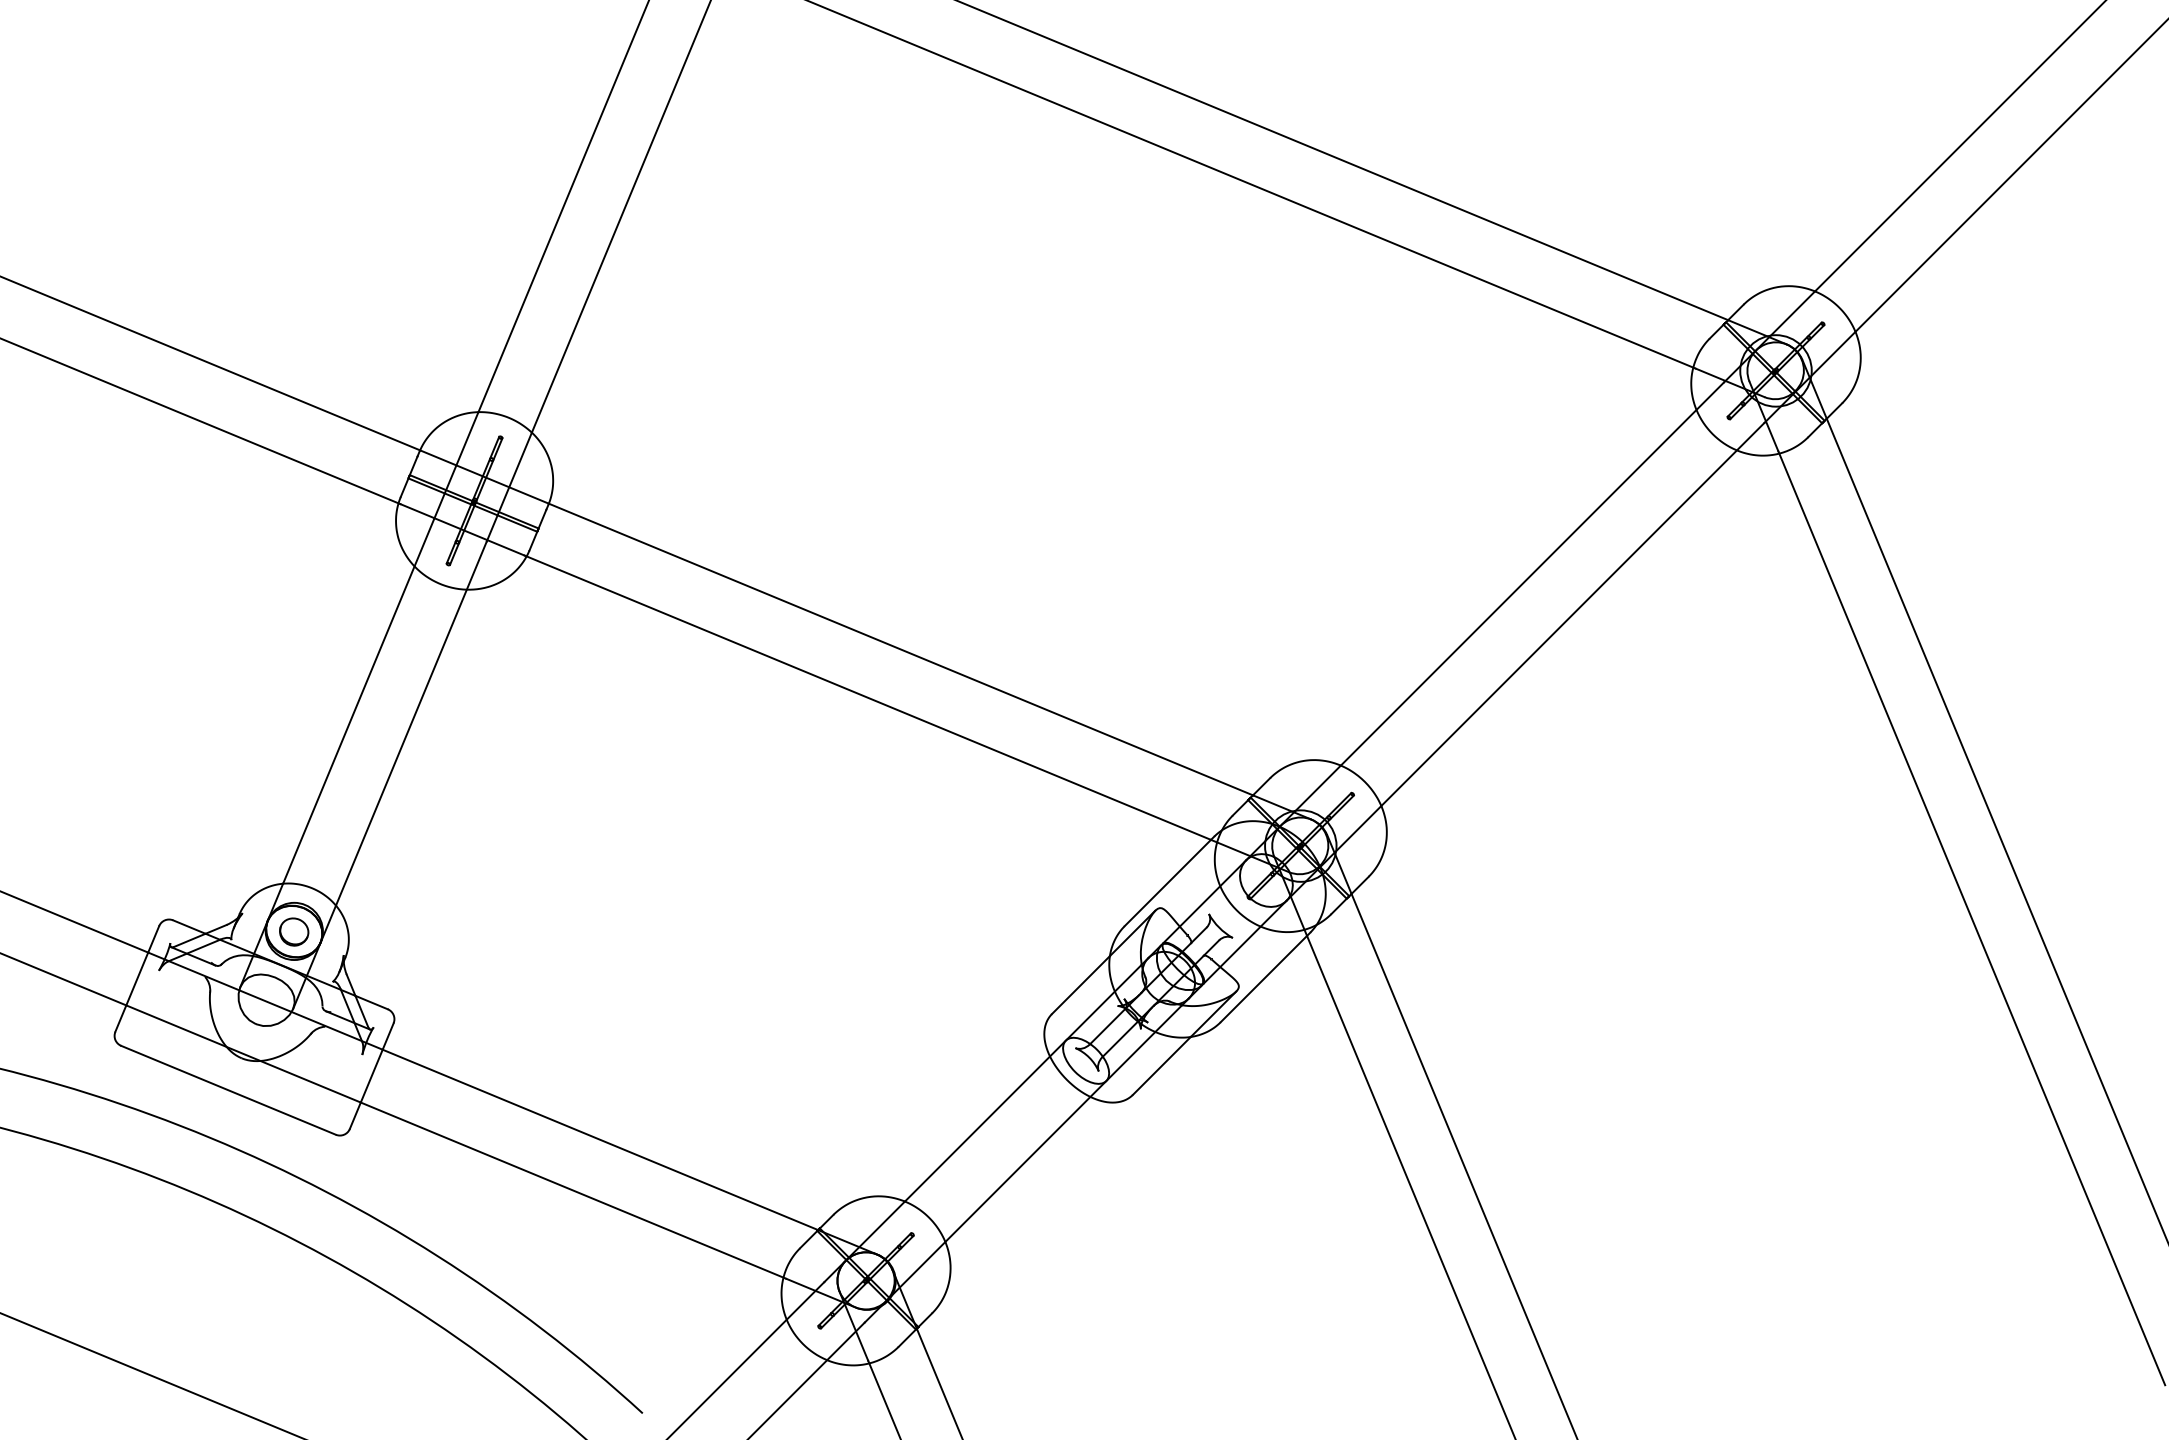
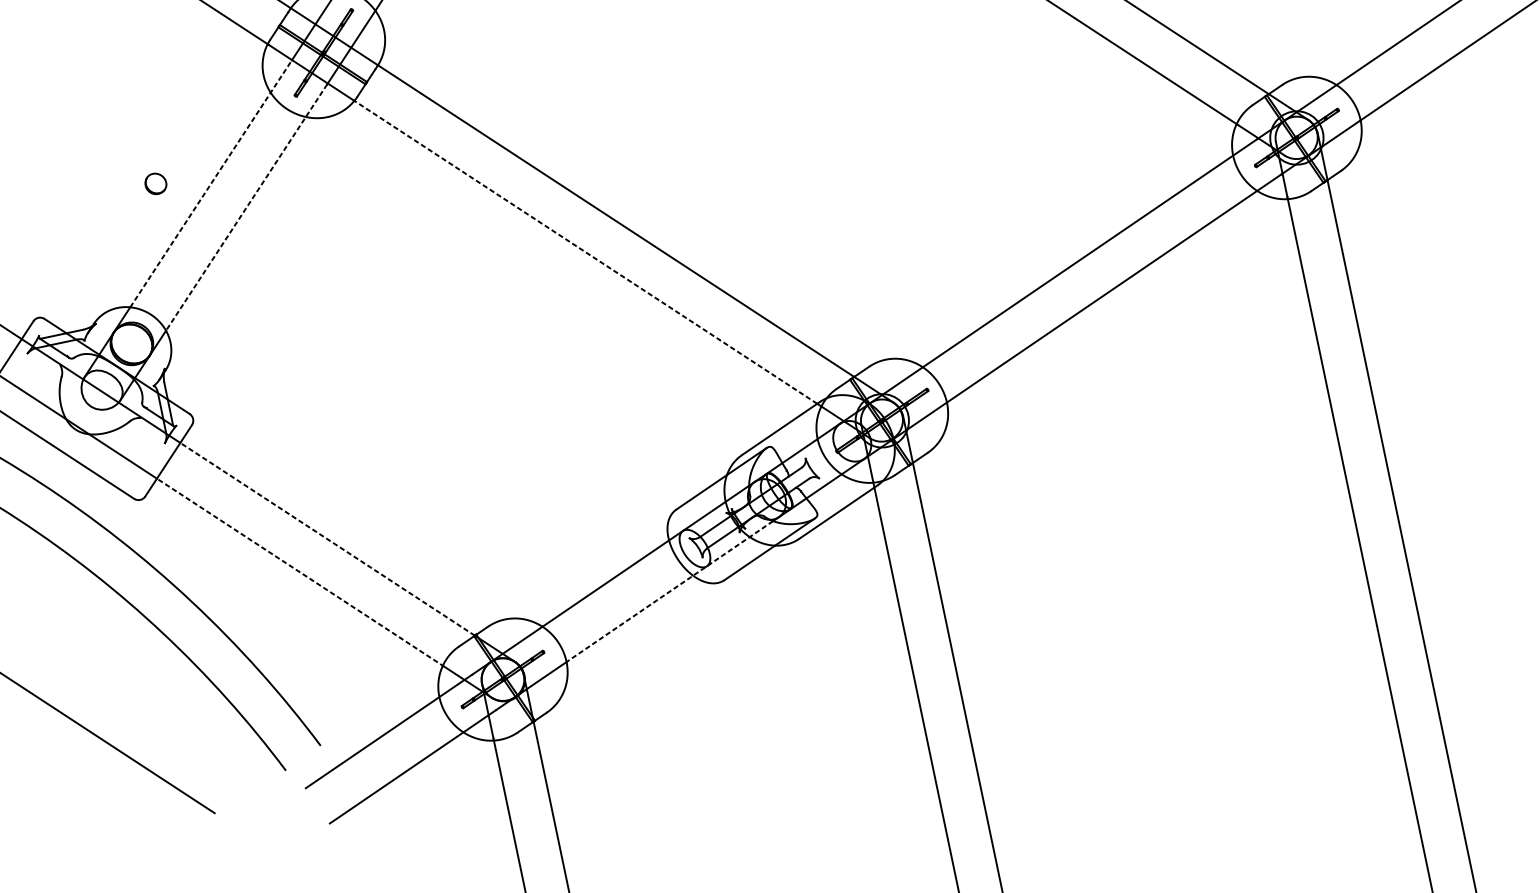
line: (867, 697) -> (584, 251), solid -> dashed
line: (358, 700) -> (211, 183), solid -> dashed
line: (411, 724) -> (246, 208), solid -> dashed
part: (294, 931) -> (156, 183), moved
line: (1063, 1124) -> (669, 592), solid -> dashed
line: (600, 1139) -> (327, 539), solid -> dashed
line: (572, 1190) -> (300, 572), solid -> dashed

